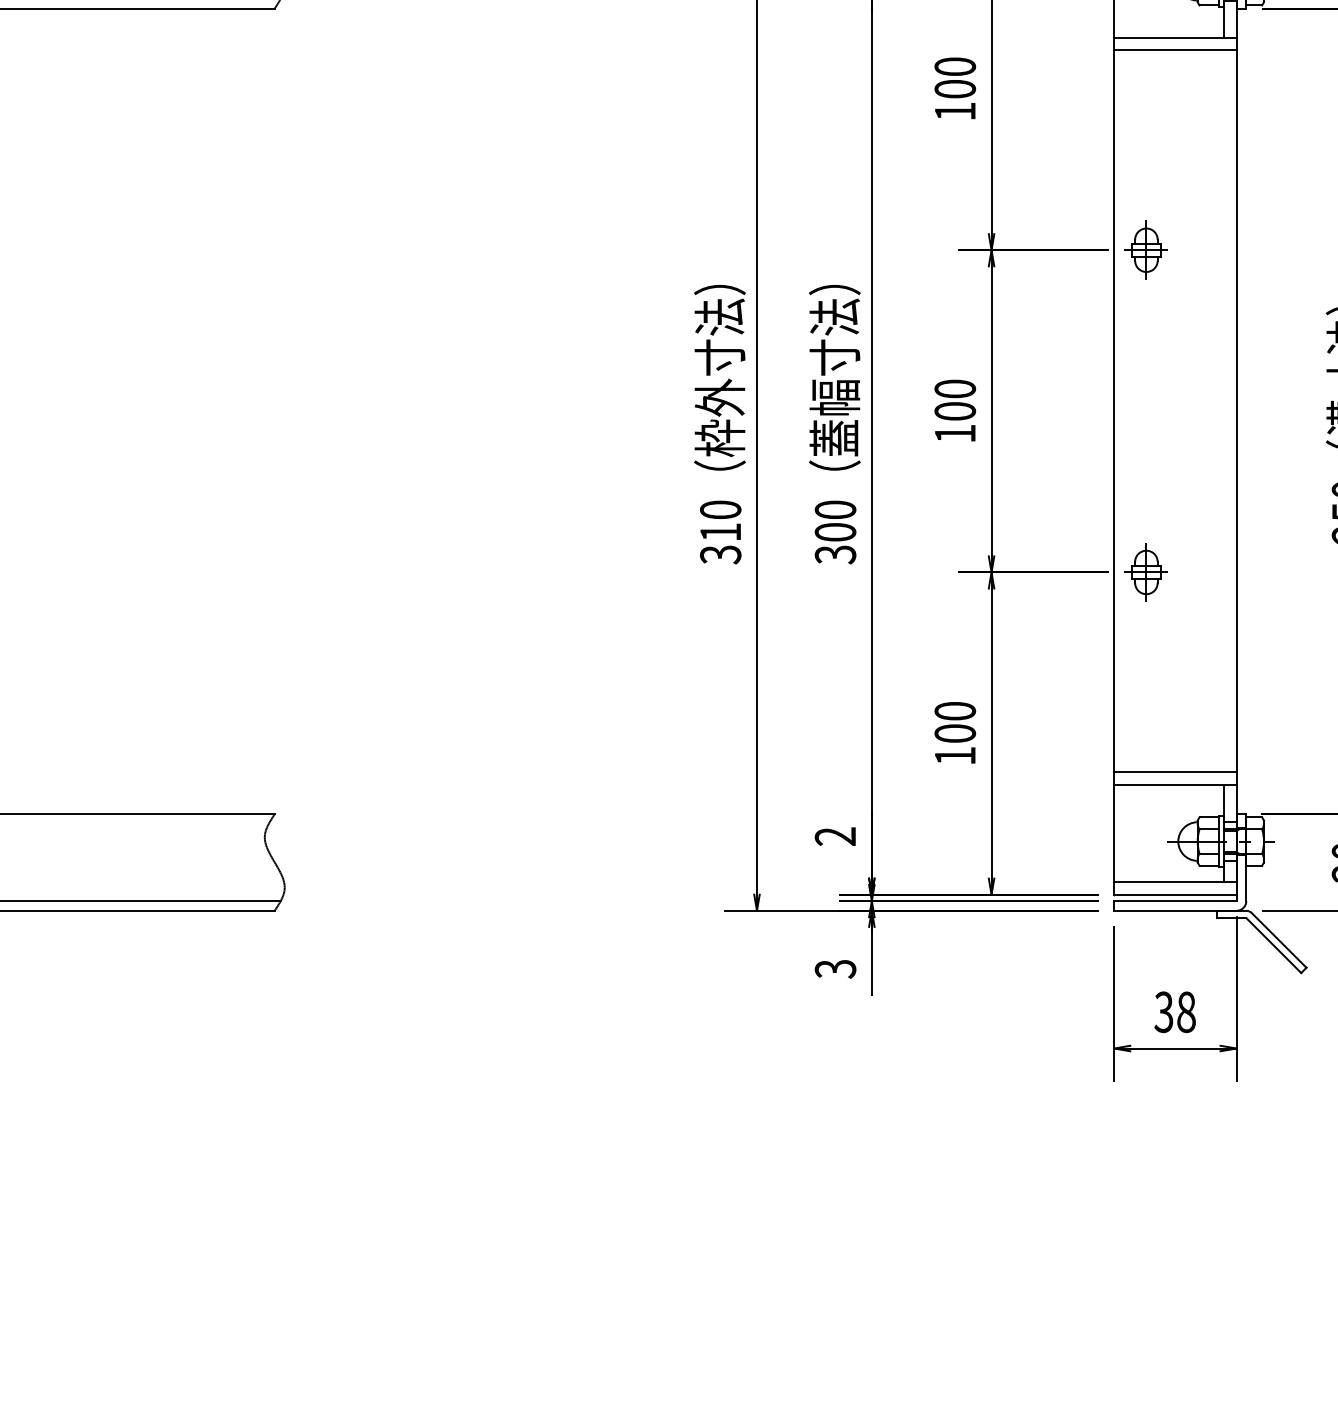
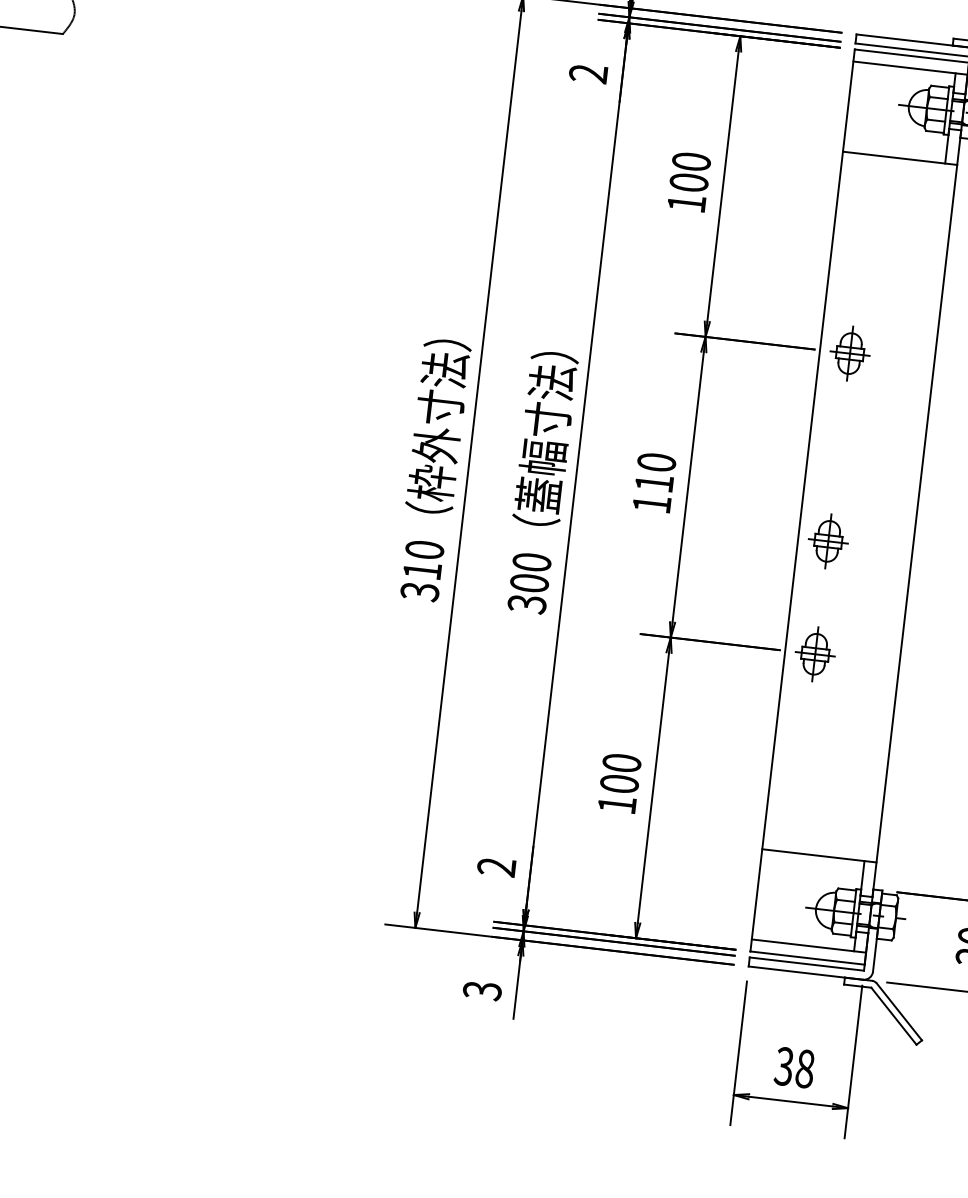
line: (1175, 50) -> (898, 170), removed
text: (955, 411) -> (654, 483), 100 -> 110
part: (1145, 451) -> (827, 541), added
line: (1175, 772) -> (820, 844), removed

